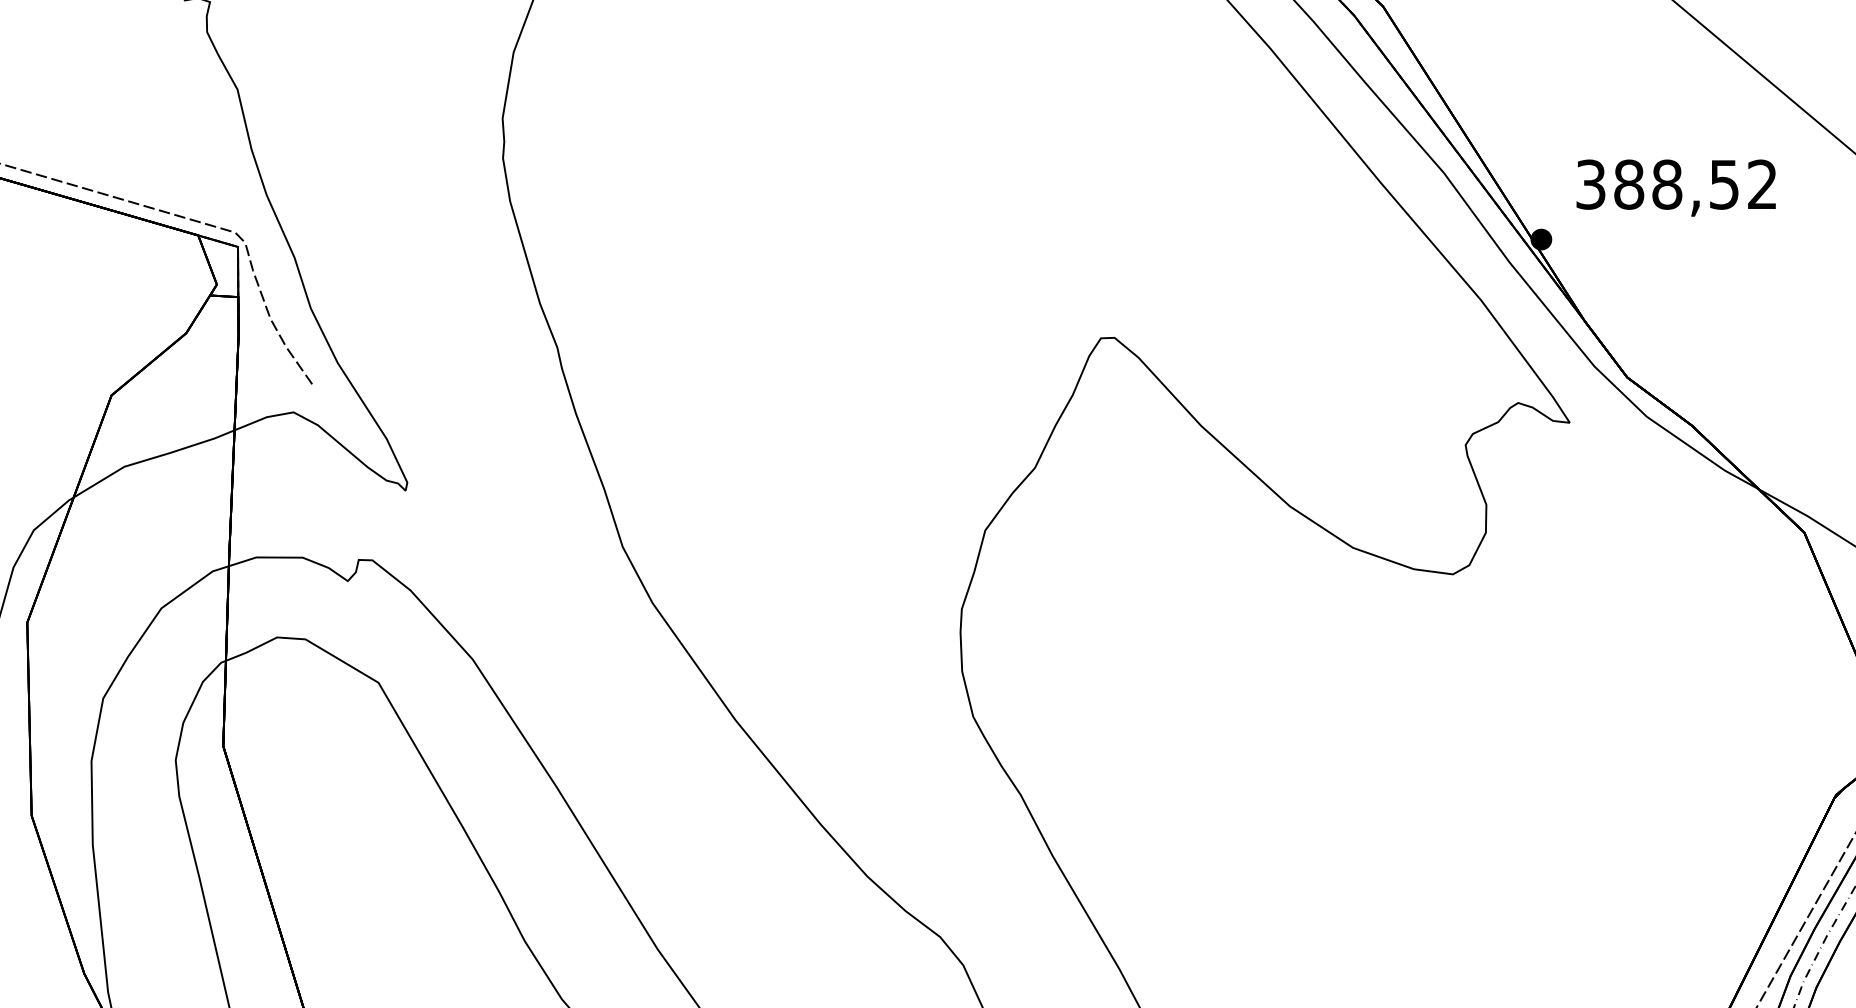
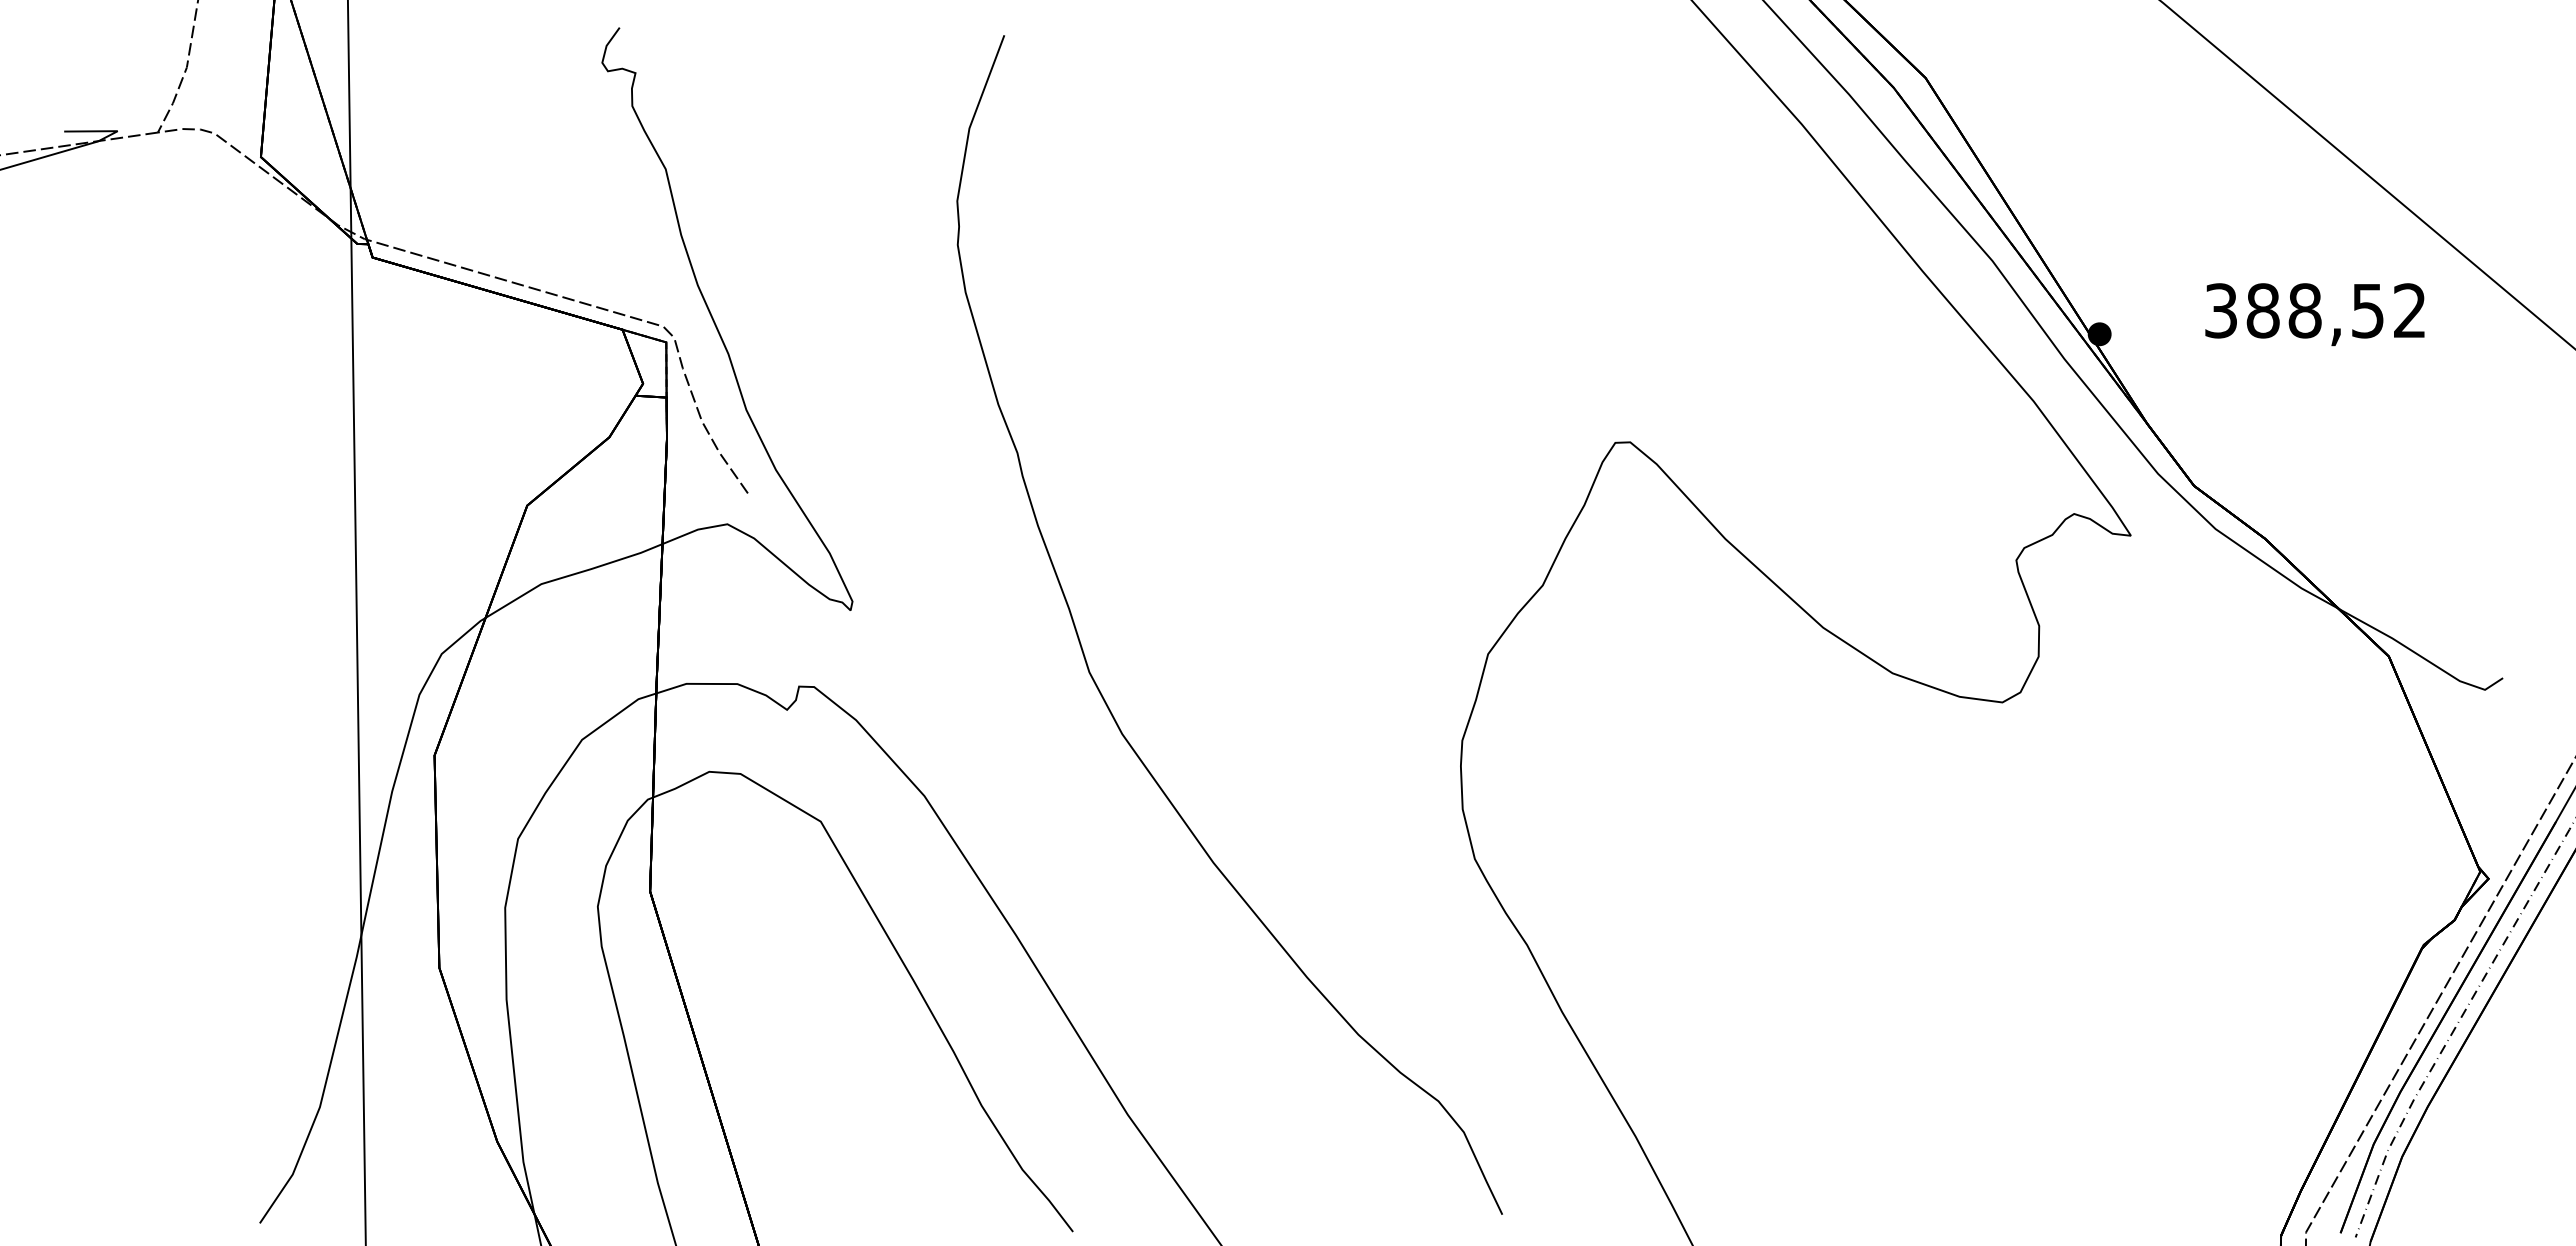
text: (1675, 187) -> (2314, 314), moved

